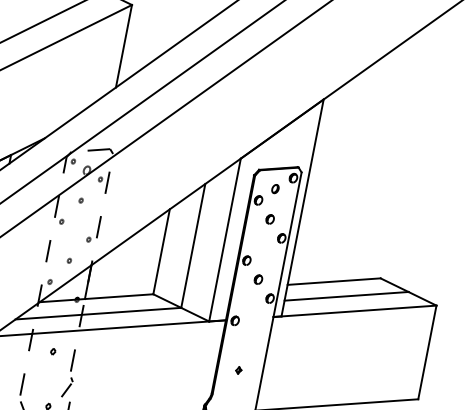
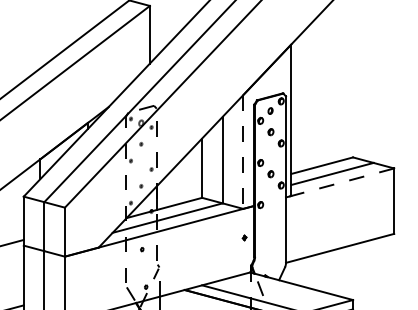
line: (225, 240) -> (243, 152), solid -> dashed
line: (353, 311) -> (339, 183), solid -> dashed
part: (238, 369) -> (244, 237), moved

